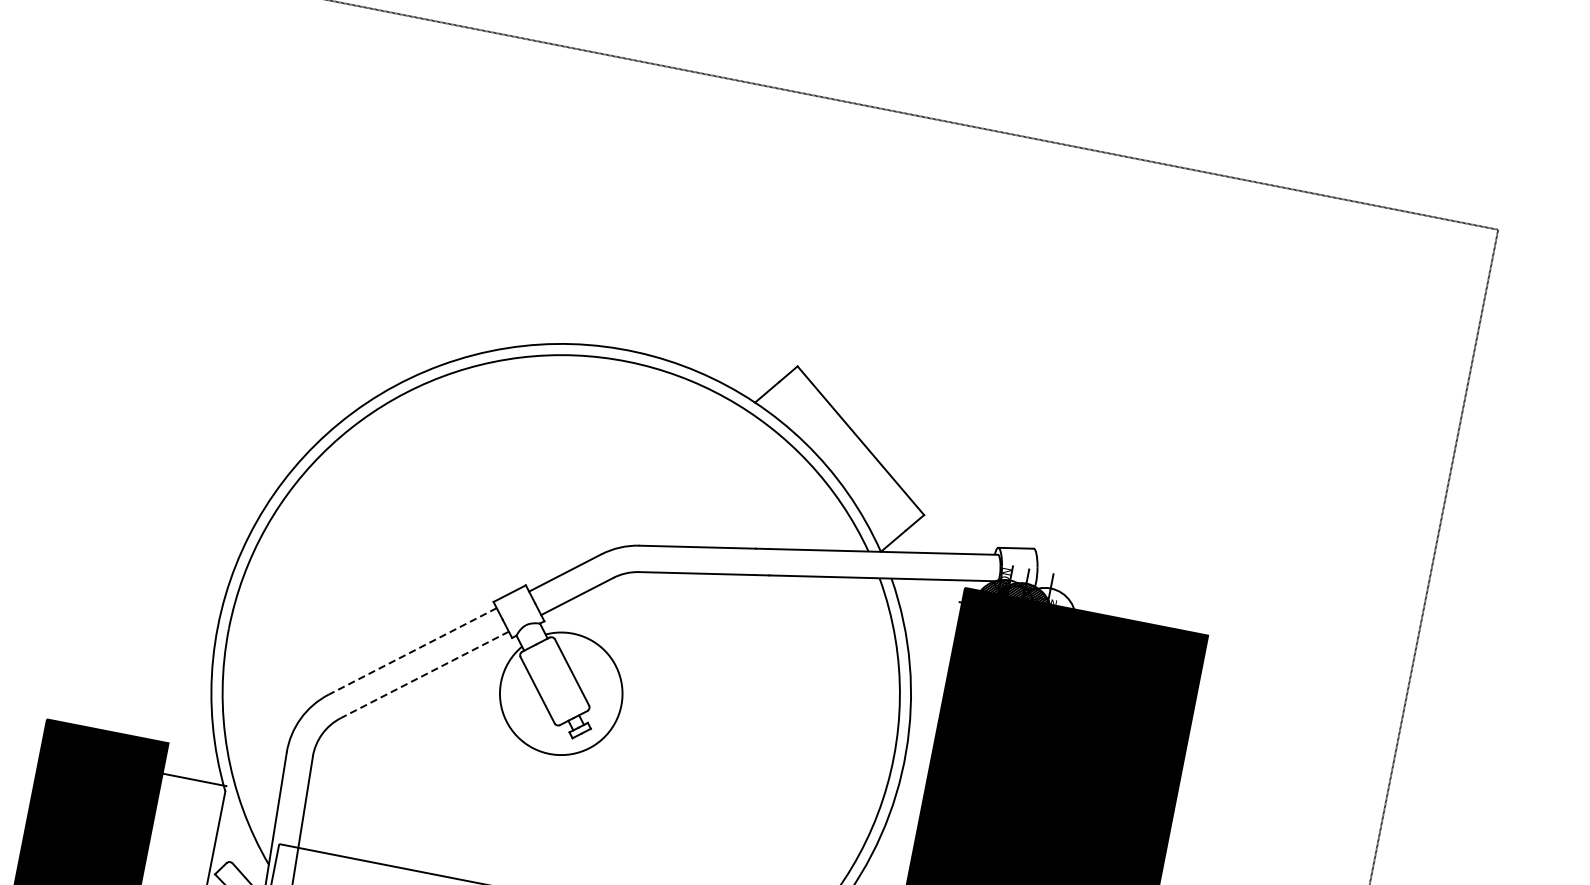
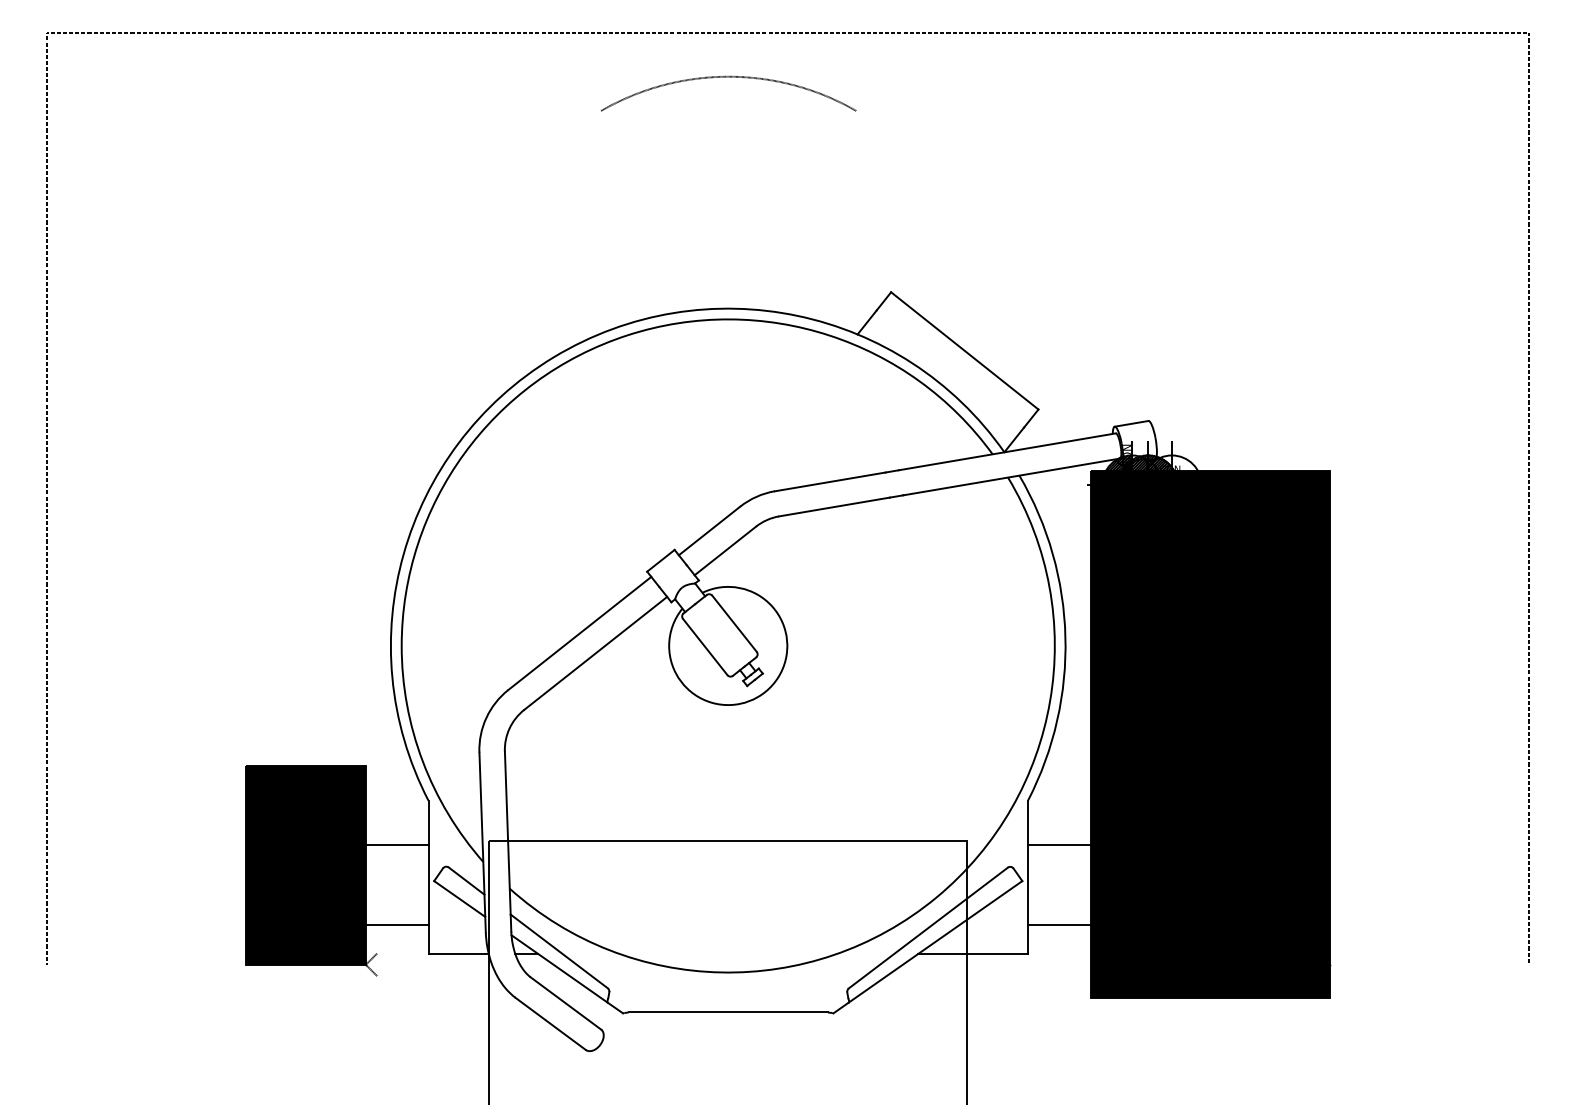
arc: (675, 115) -> (728, 77), added
line: (412, 651) -> (579, 633), dashed -> solid
line: (424, 674) -> (595, 653), dashed -> solid
line: (193, 779) -> (396, 844), moved

